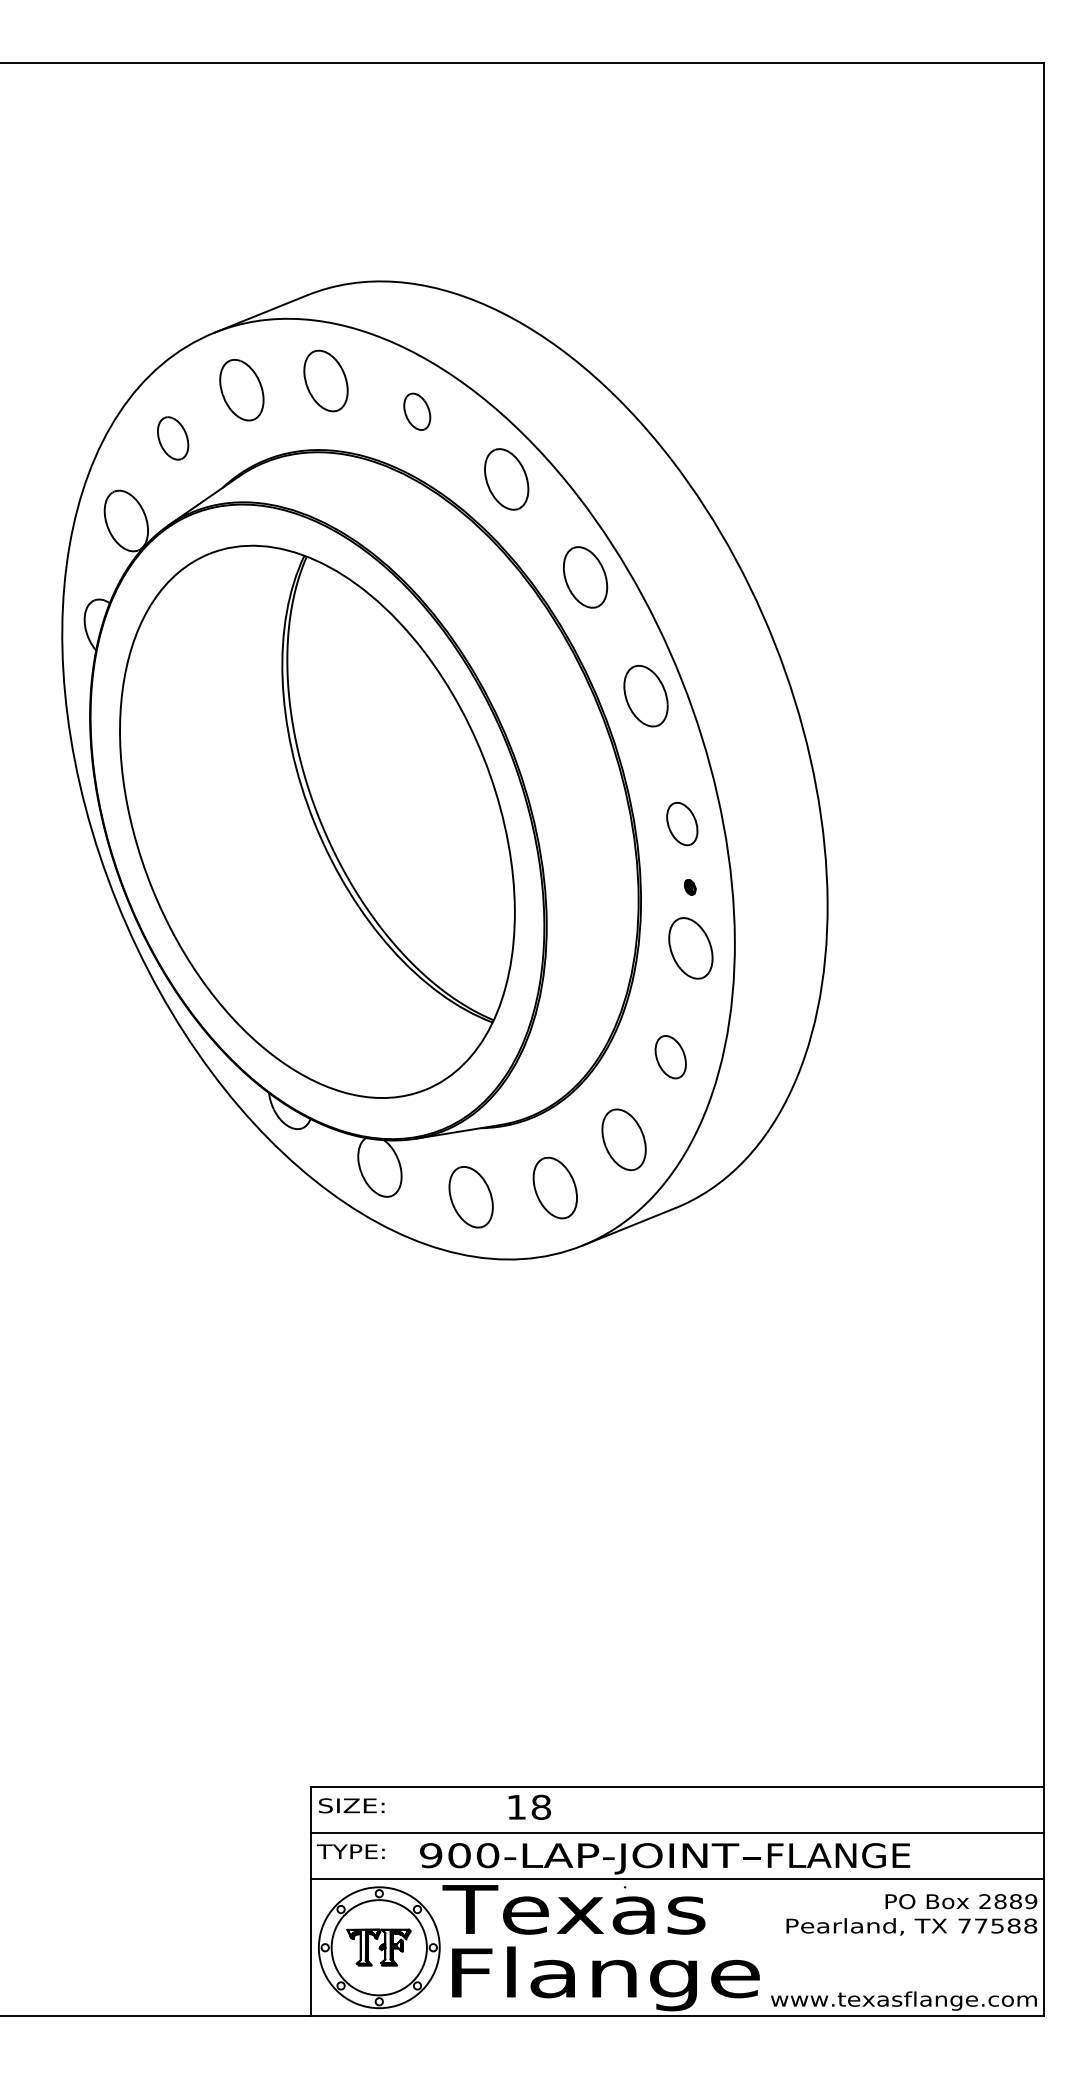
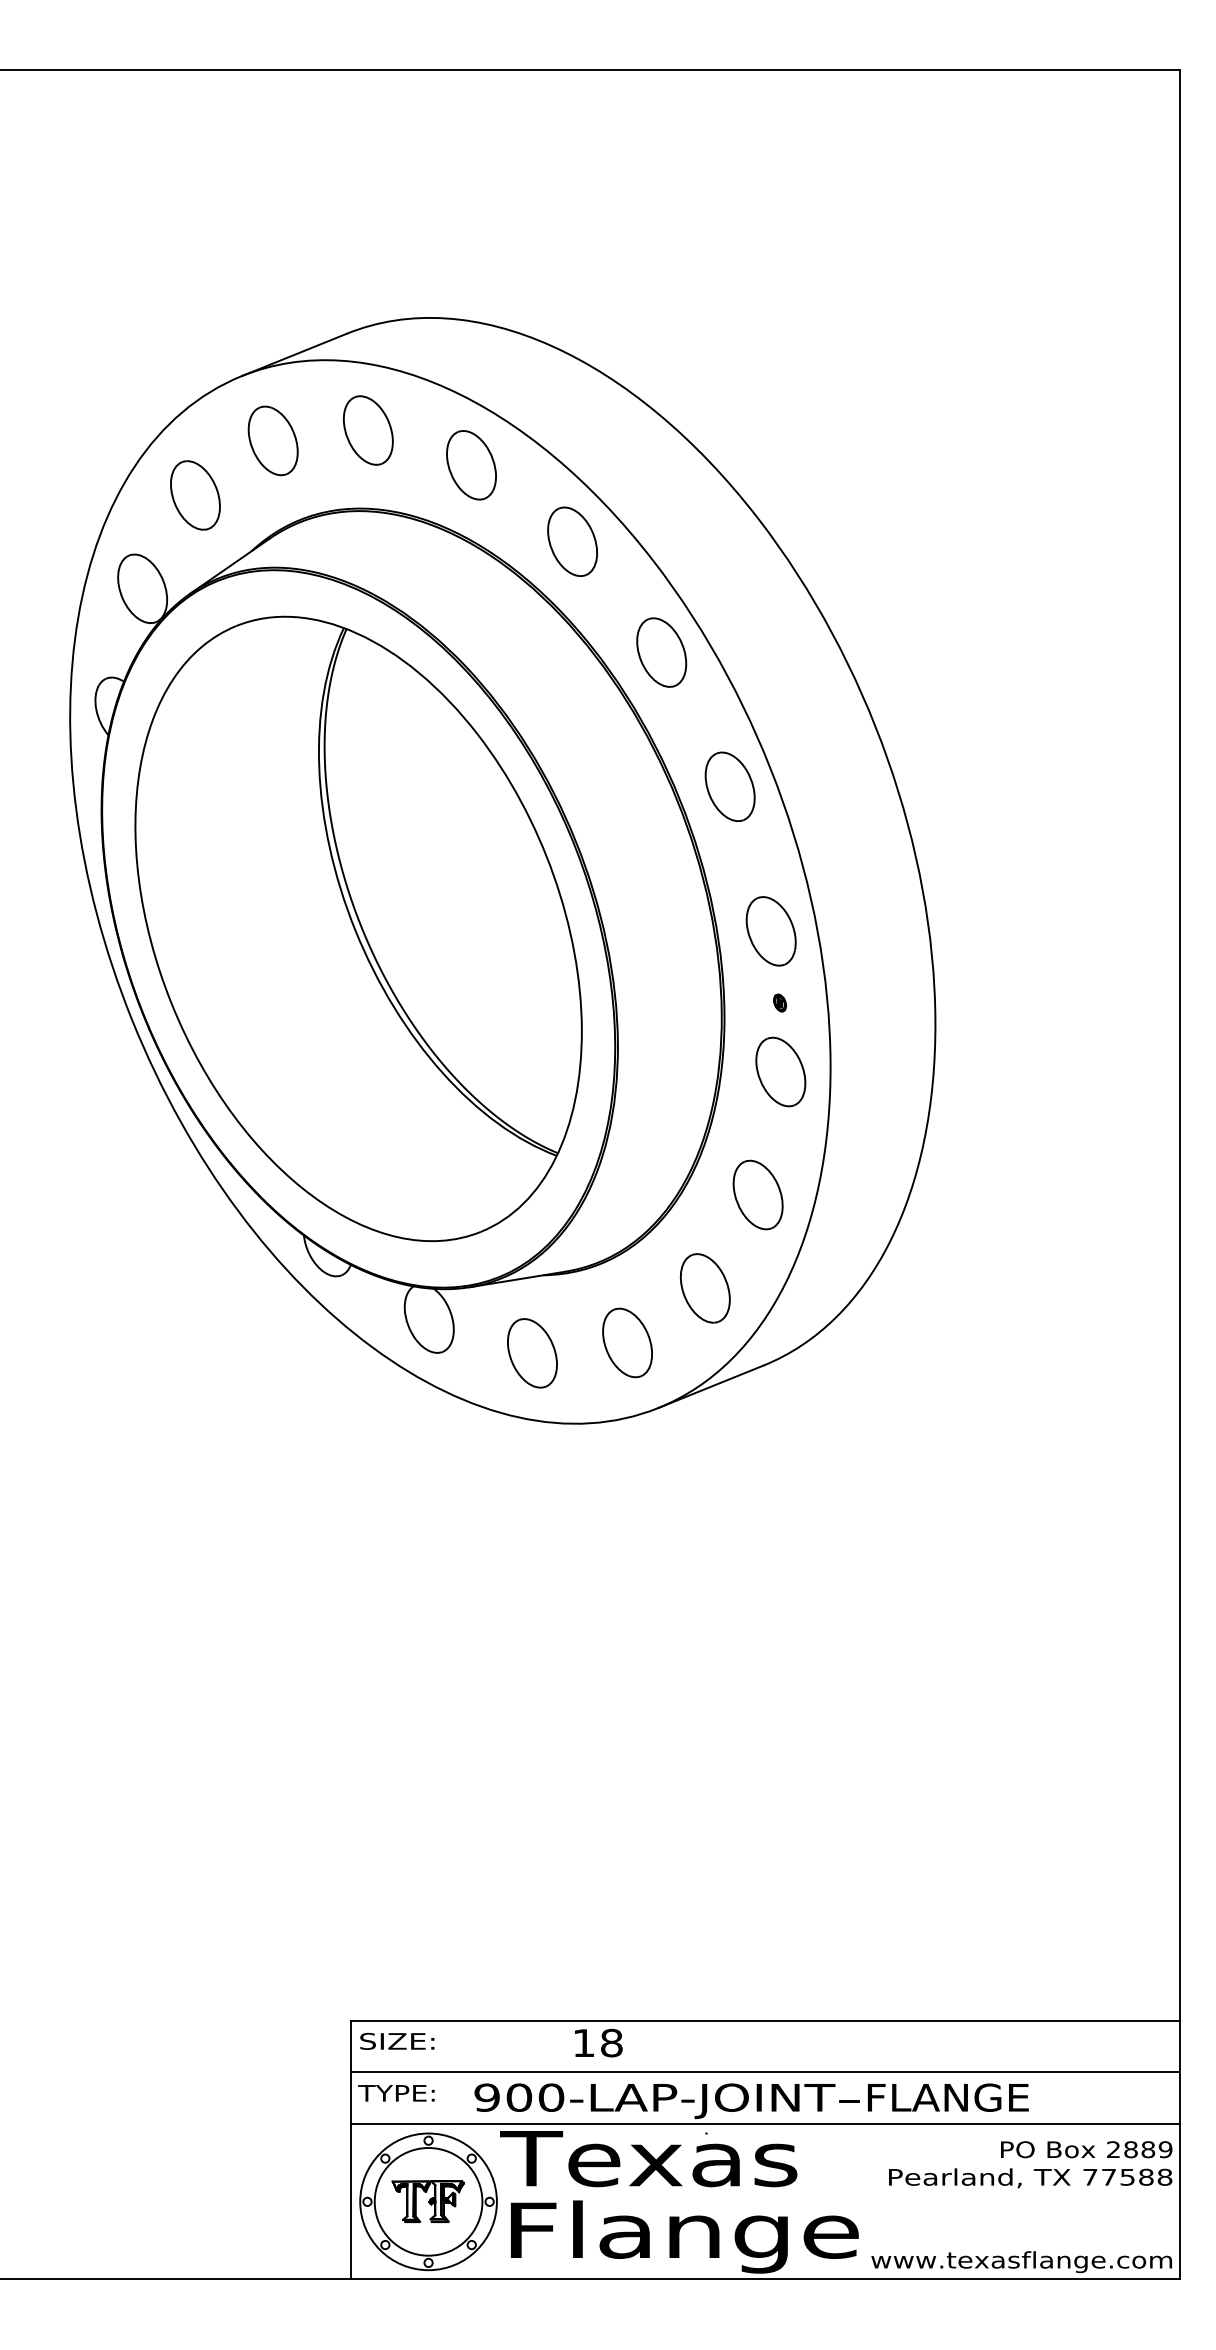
part: (417, 411) -> (471, 465), size x1.67
part: (173, 438) -> (195, 495), size x1.43
part: (681, 824) -> (770, 931), size x1.43
part: (670, 1056) -> (757, 1194), size x1.43

